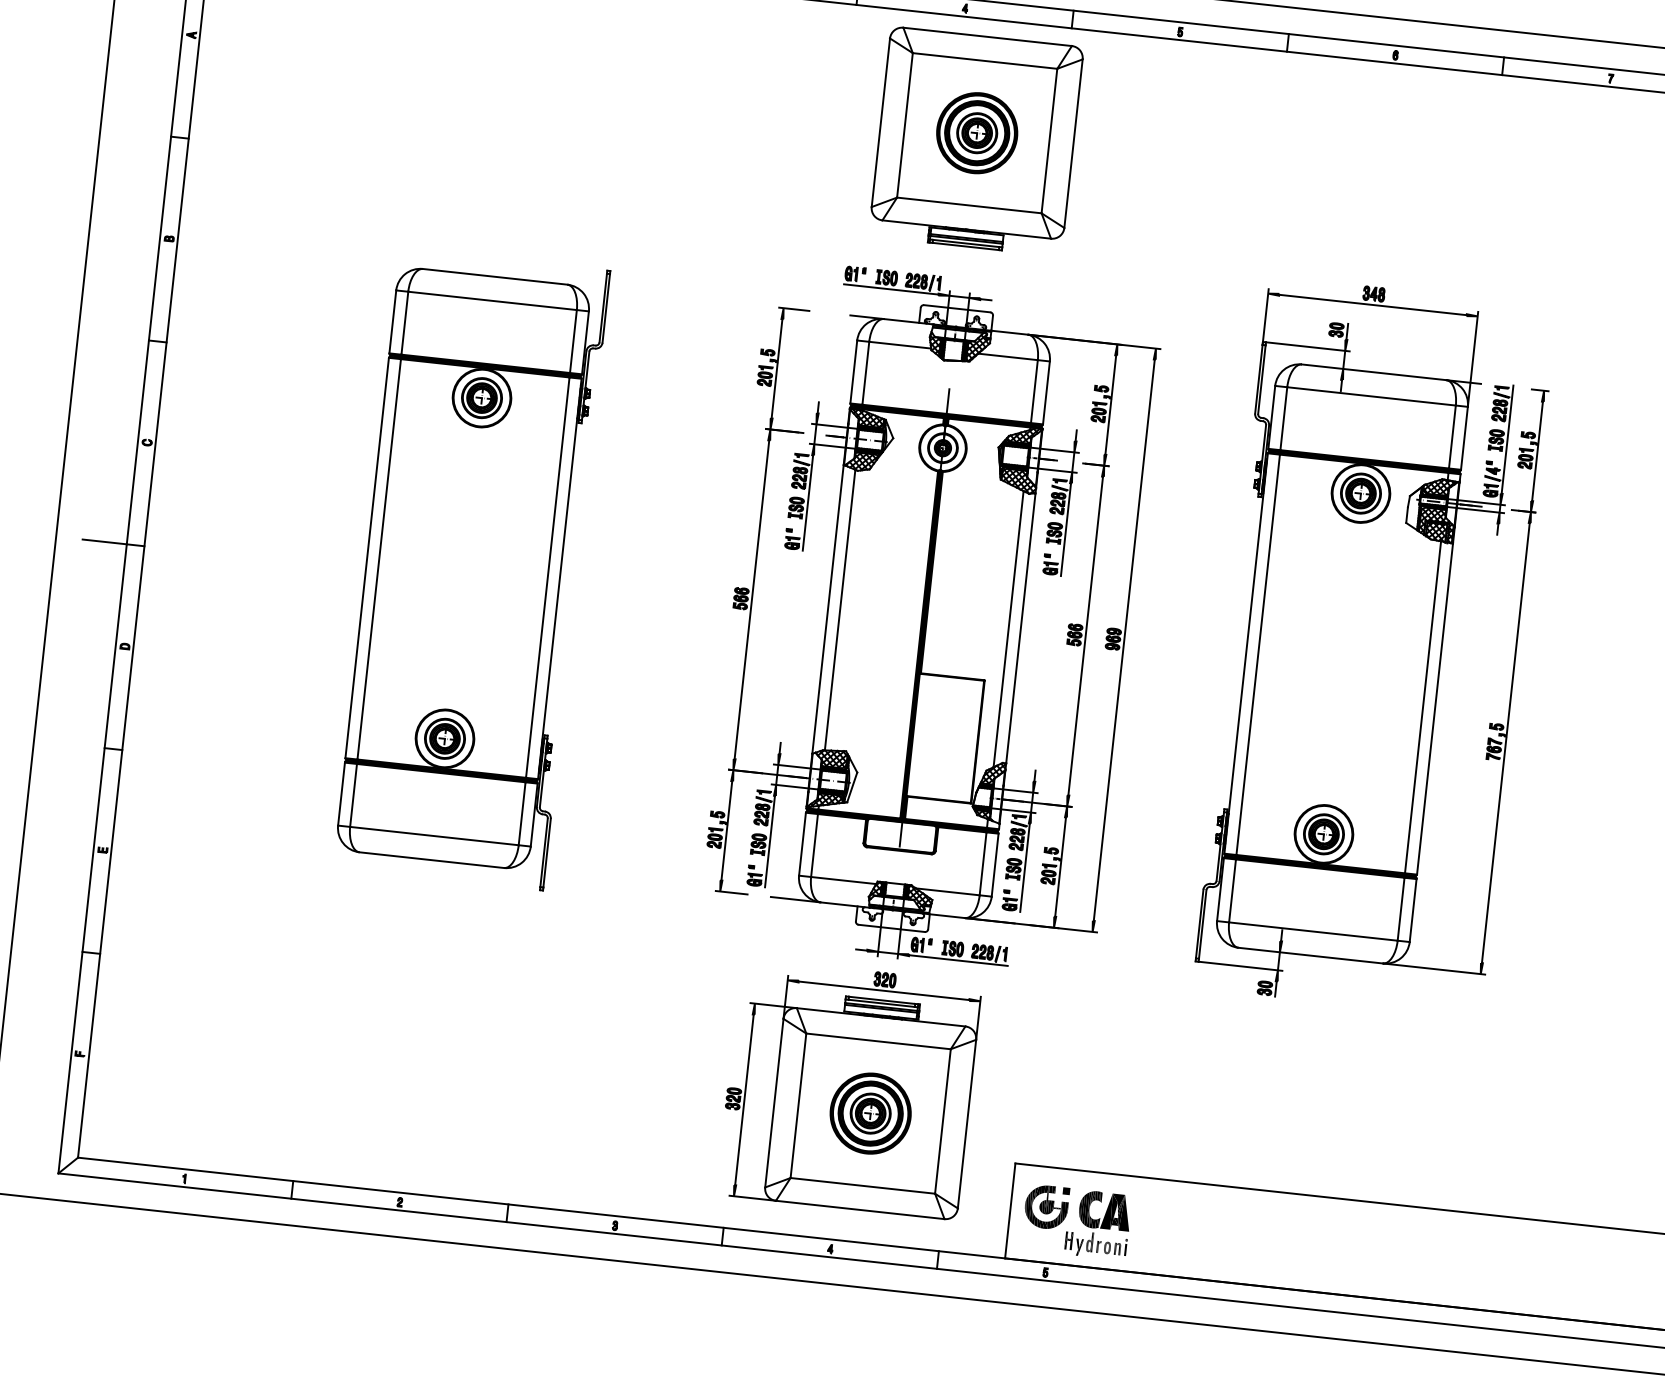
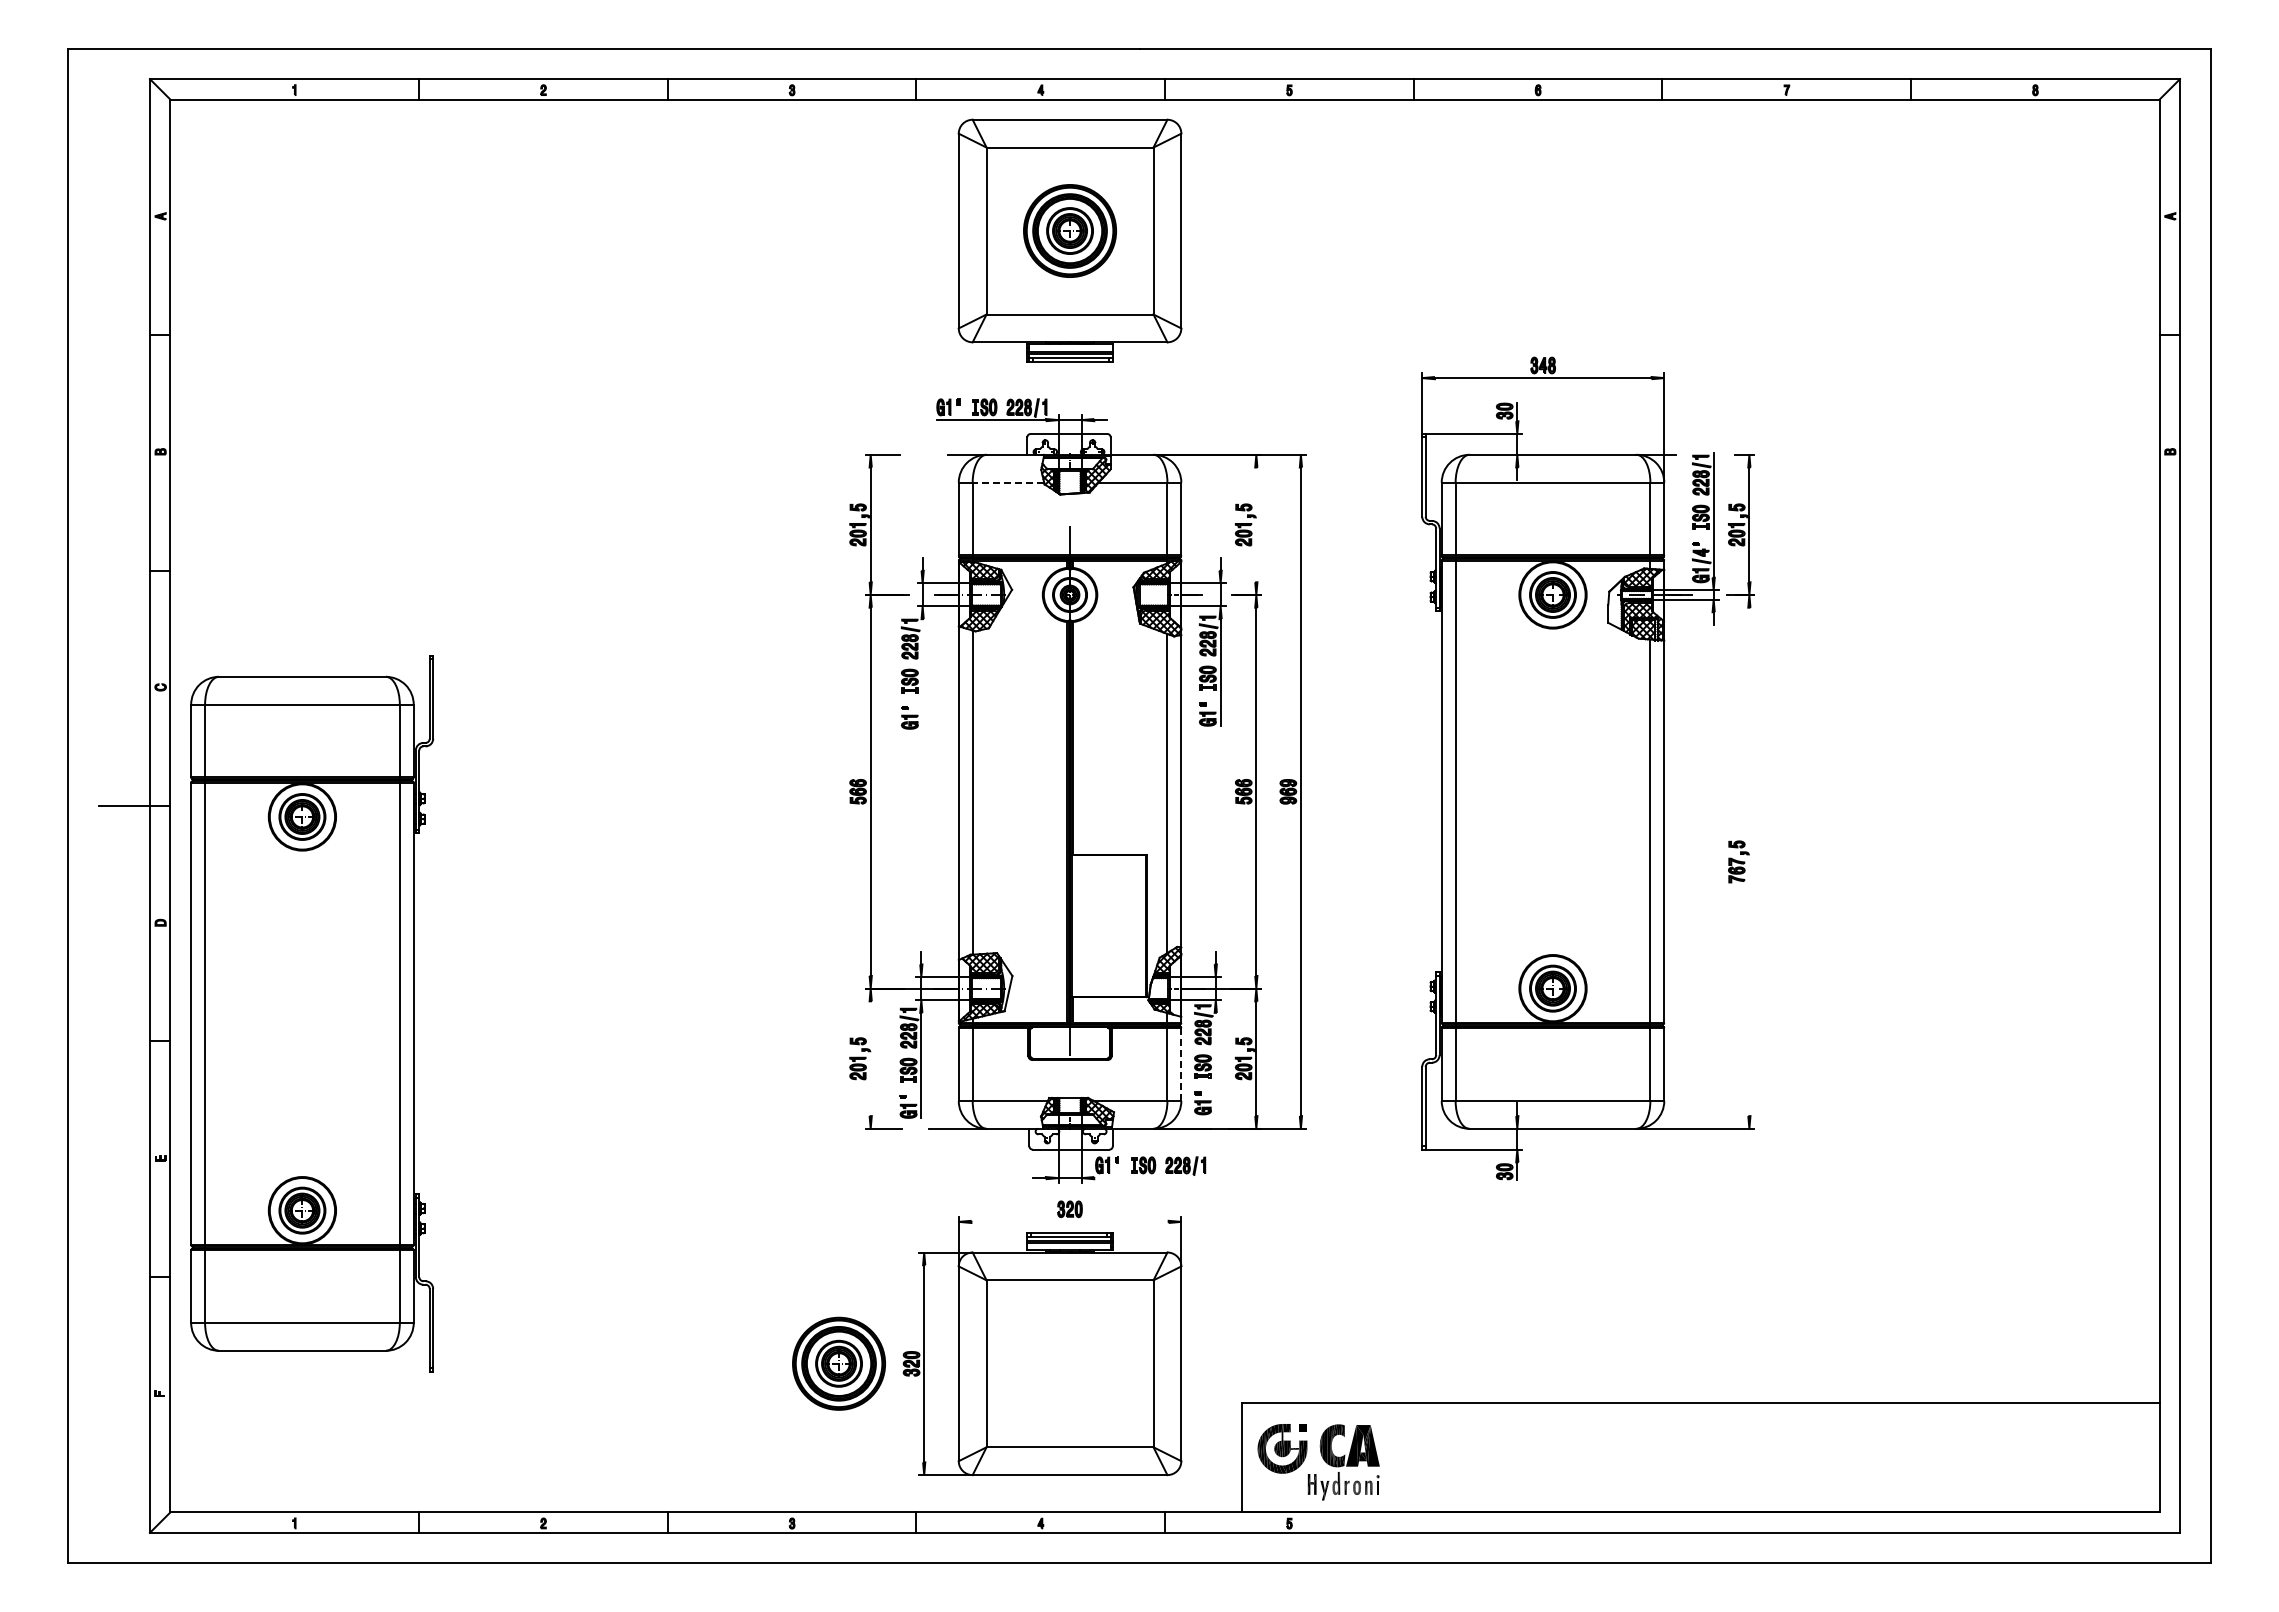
line: (900, 345) -> (1008, 482), solid -> dashed
line: (1110, 404) -> (1256, 524), removed
line: (807, 503) -> (922, 674), removed
part: (472, 569) -> (312, 1013), moved
line: (1505, 742) -> (1749, 861), removed
line: (726, 830) -> (870, 1058), removed
line: (995, 865) -> (1181, 1065), solid -> dashed
line: (1024, 867) -> (1215, 1063), removed
line: (958, 960) -> (1151, 1178), removed
line: (883, 990) -> (1069, 1221), removed
part: (870, 1113) -> (838, 1363), moved

